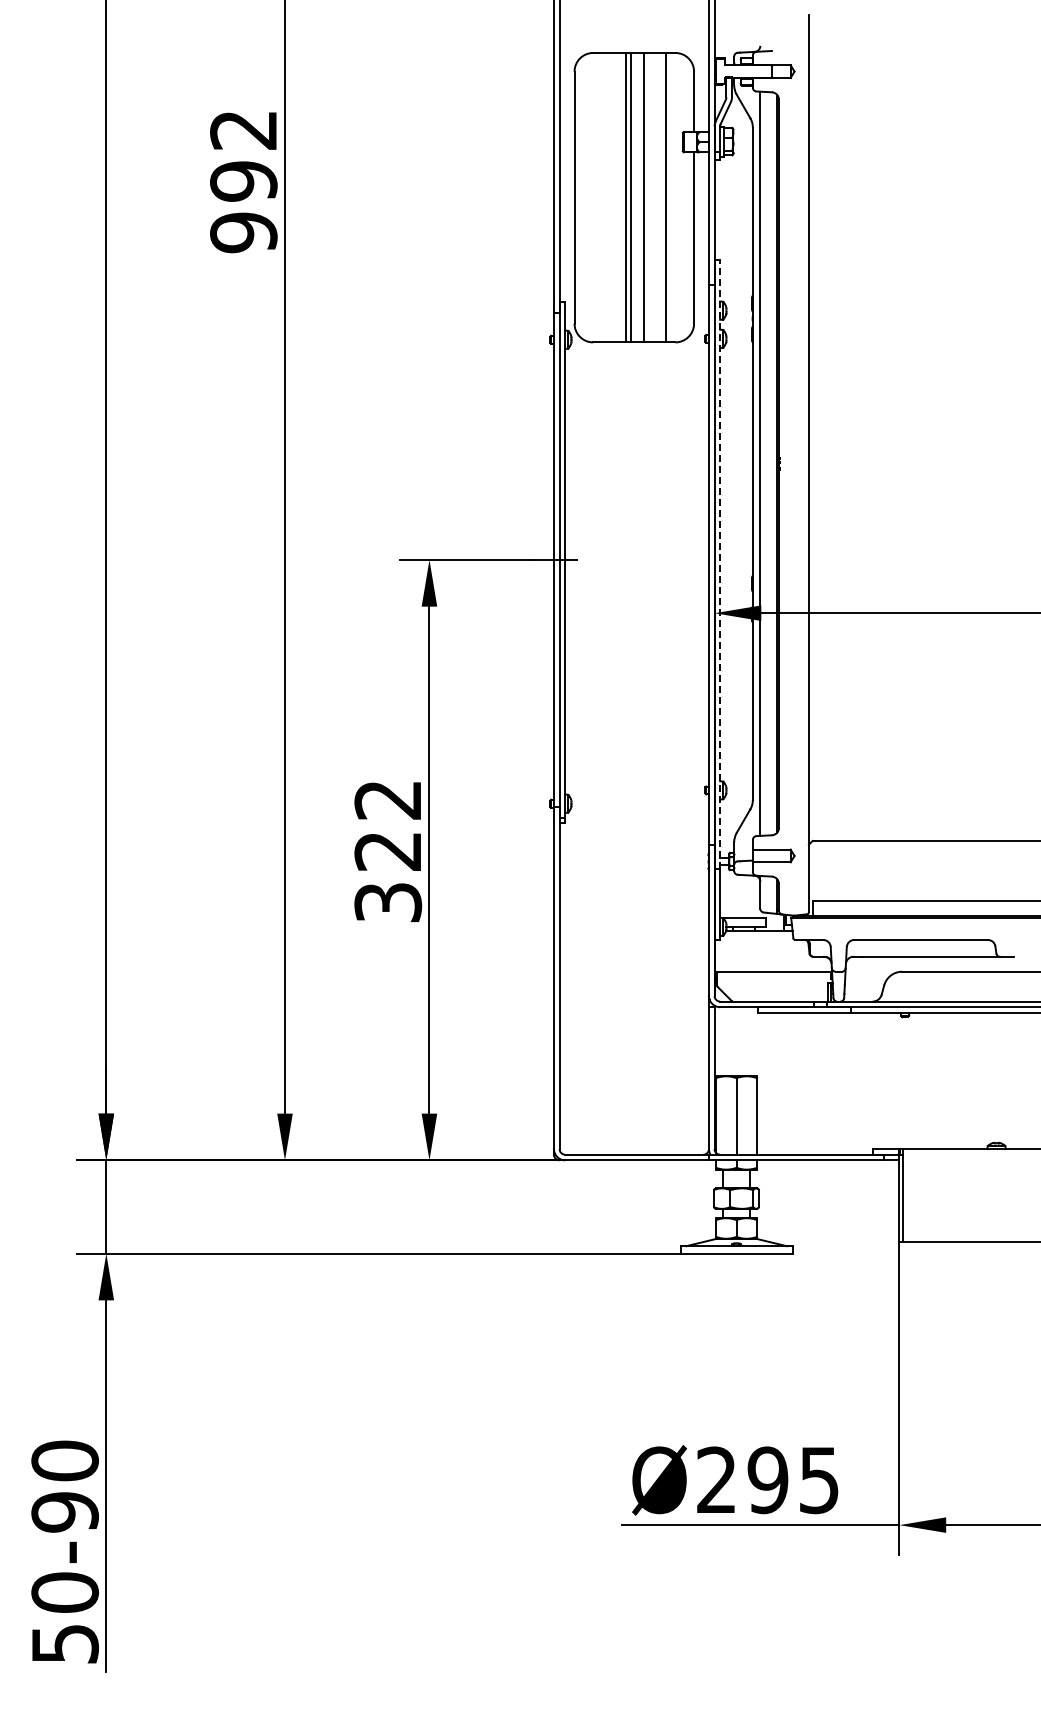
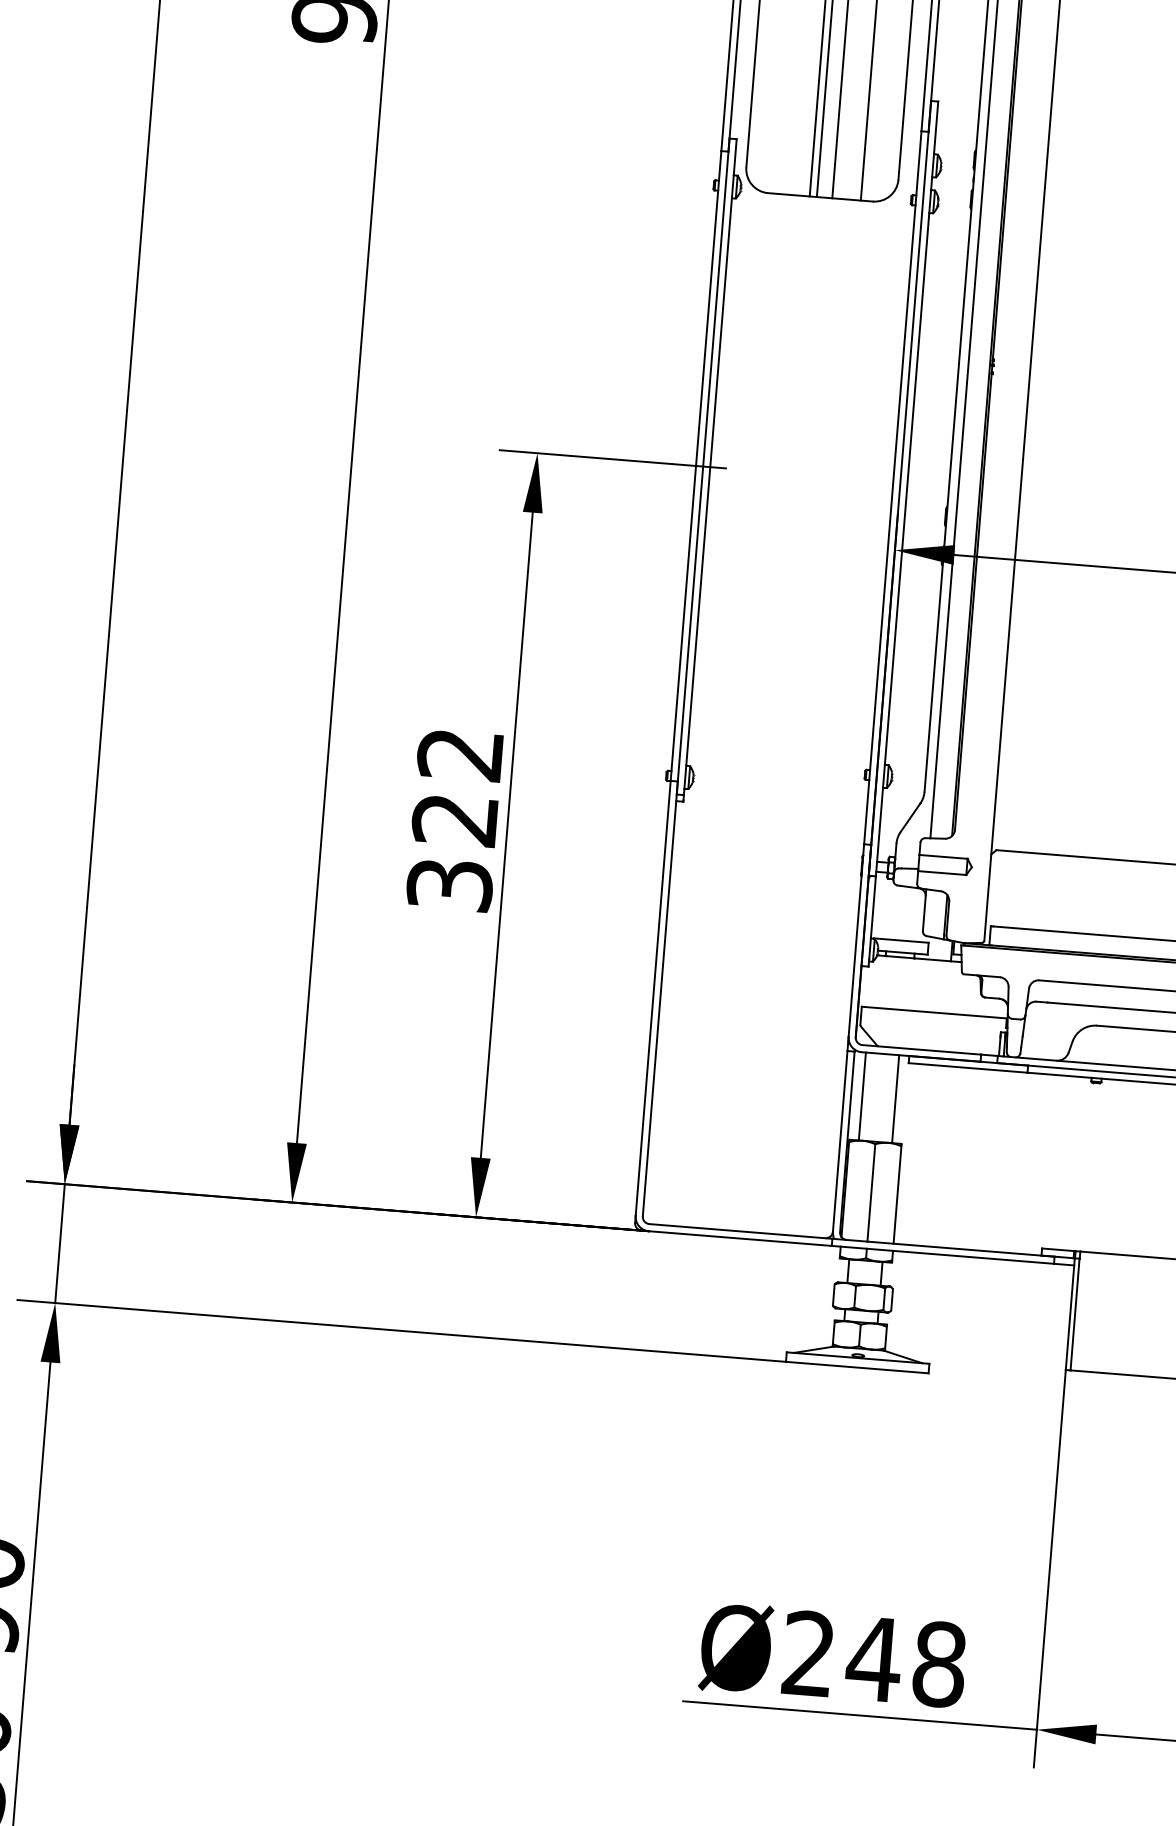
line: (720, 564) -> (907, 488), dashed -> solid
line: (723, 1041) -> (862, 1096), added
line: (749, 1041) -> (895, 1098), added
text: (792, 1480) -> (905, 1661), Ø295 -> Ø248

